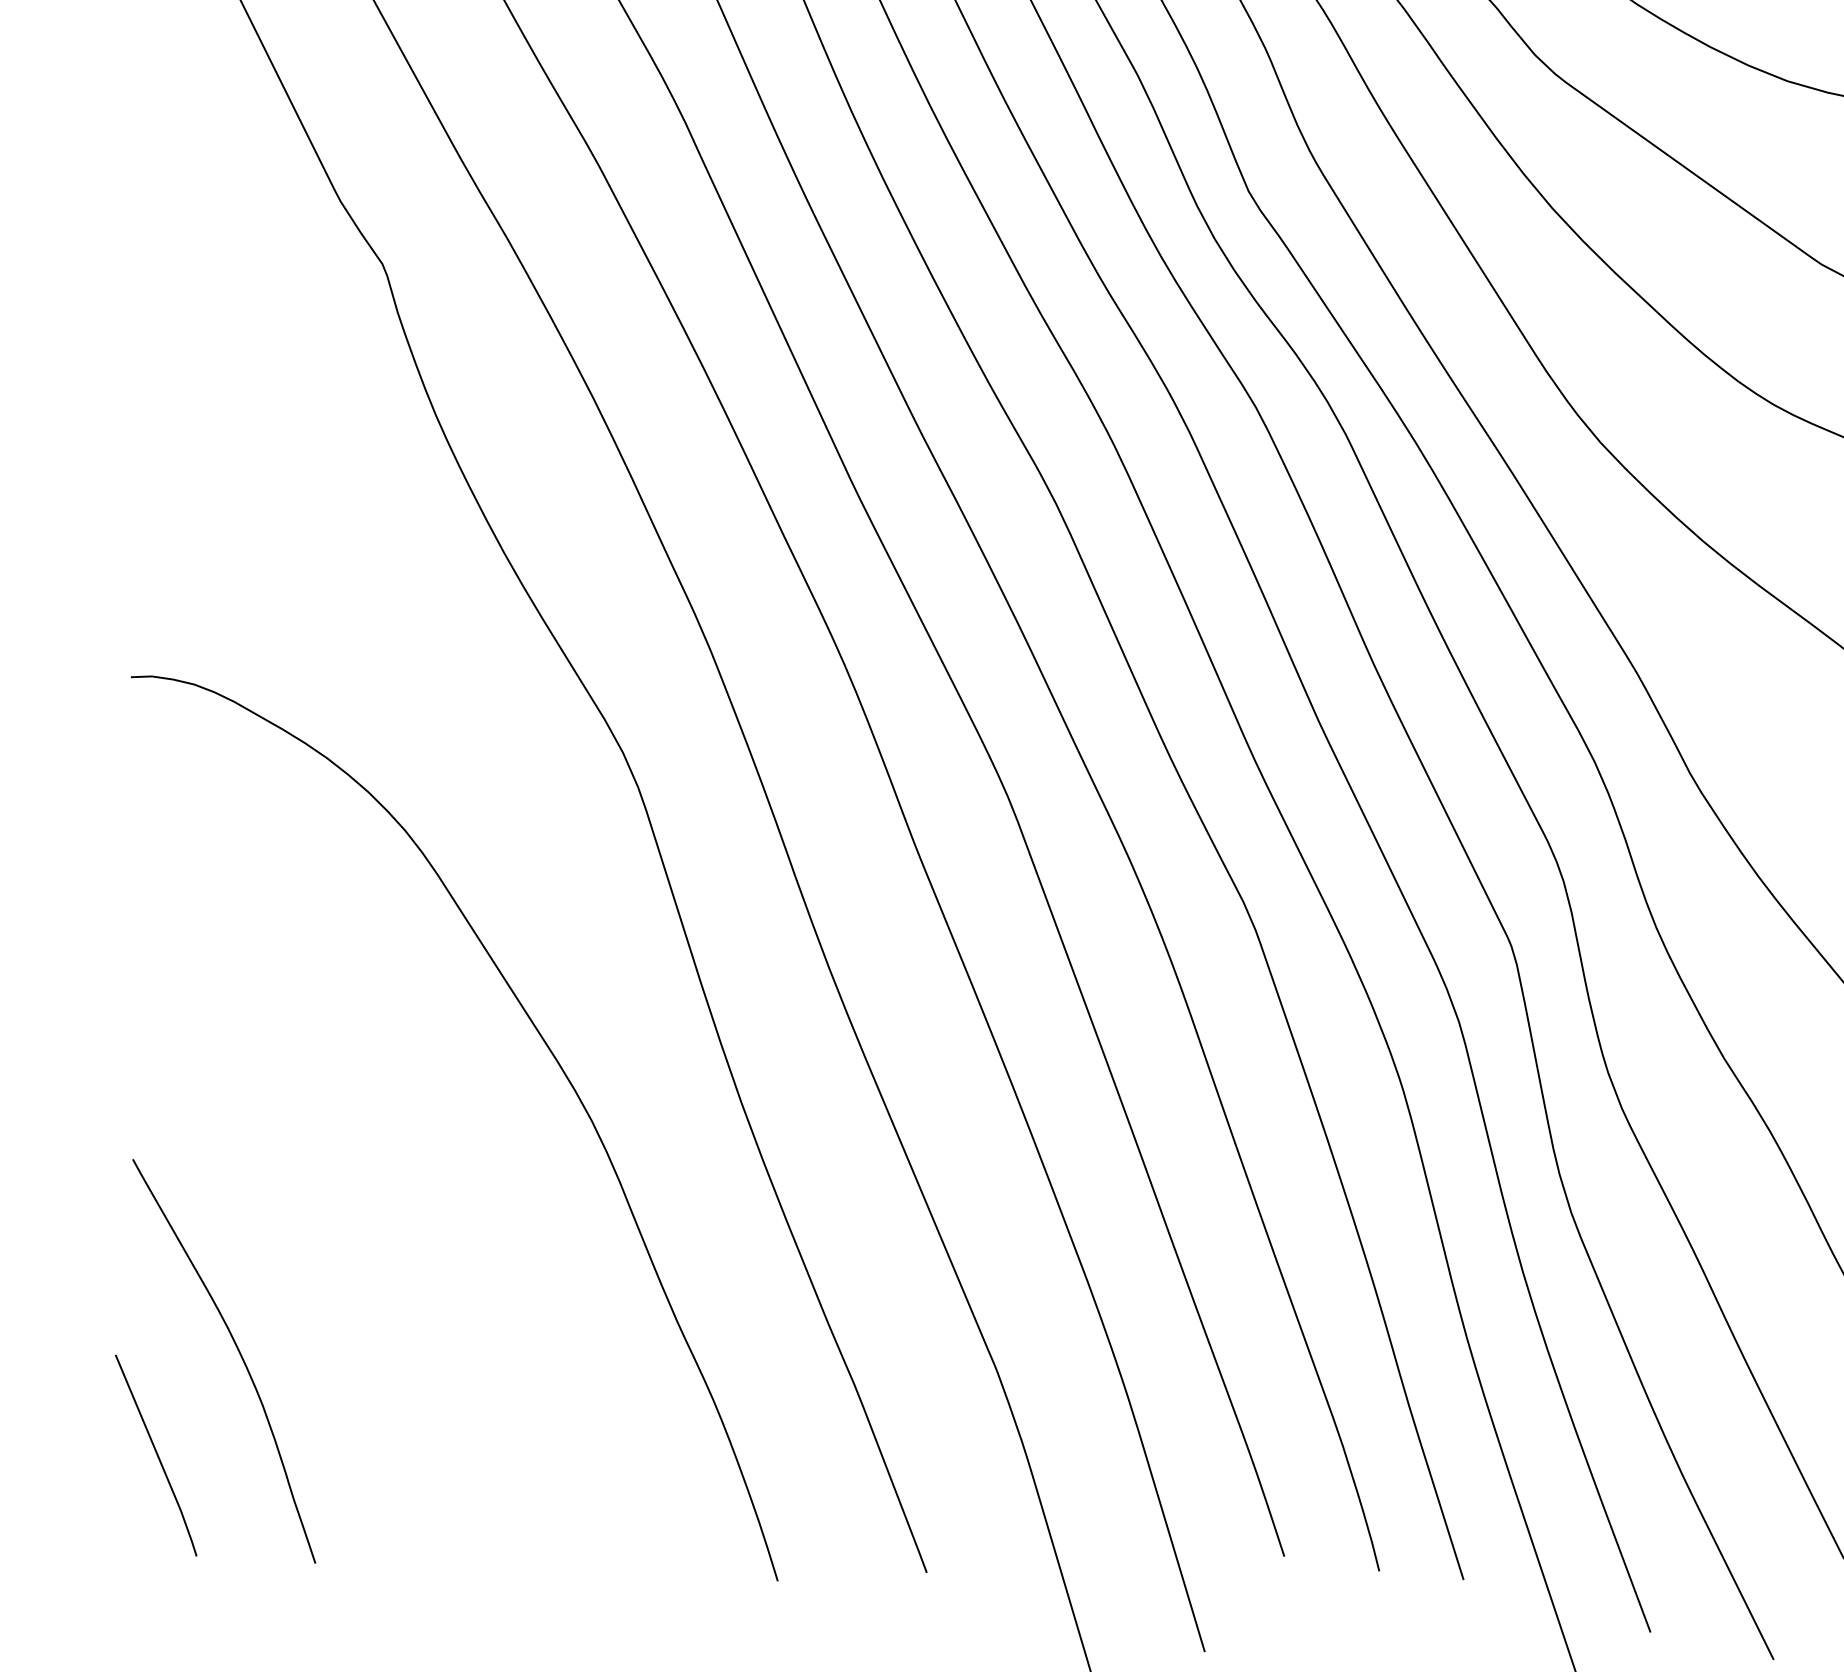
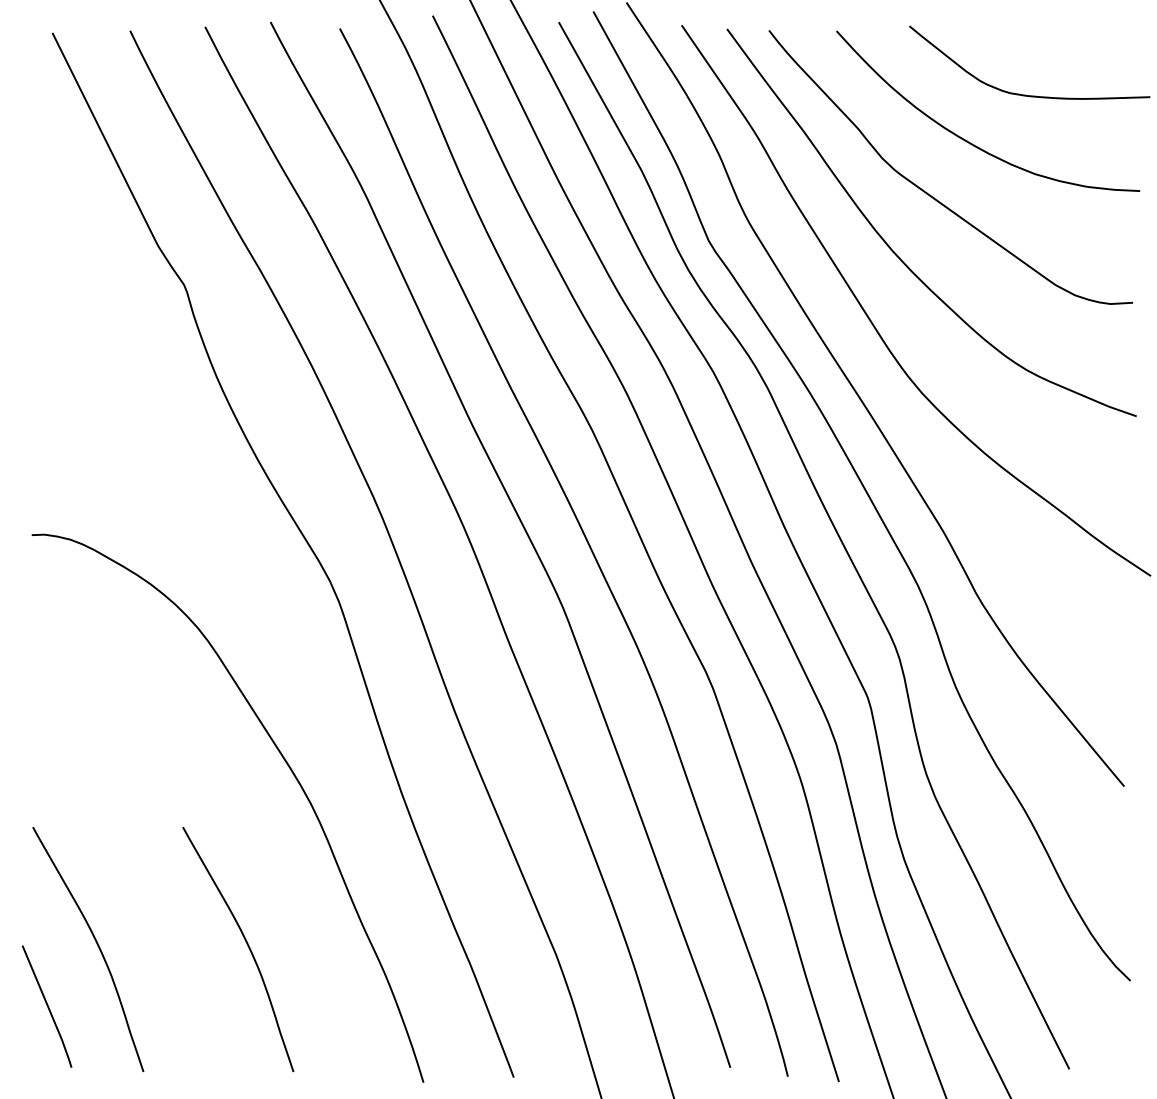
curve: (485, 1353) -> (246, 944), added

